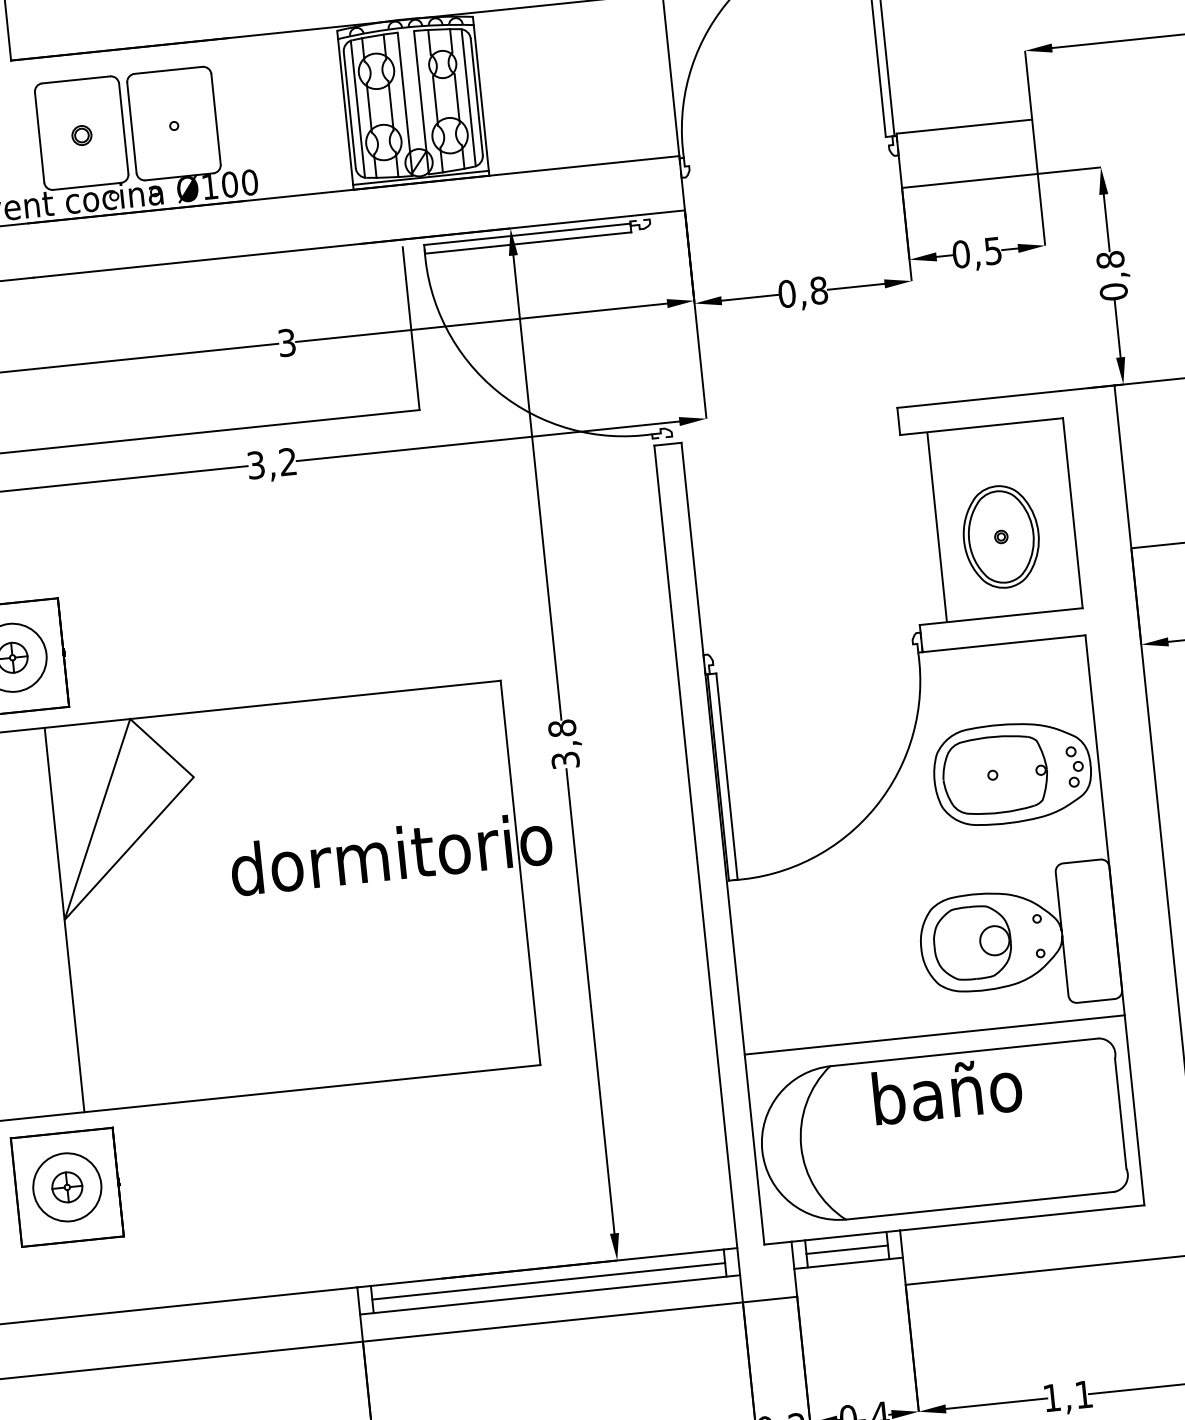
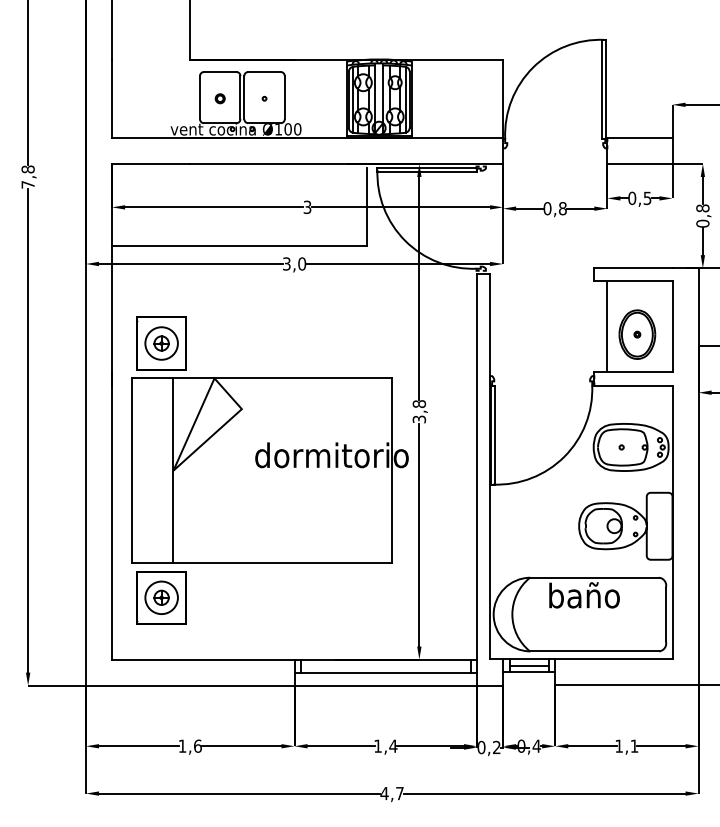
text: (288, 460) -> (302, 263), 3,2 -> 3,0
line: (935, 1035) -> (581, 568), removed
line: (548, 1282) -> (385, 666), removed

